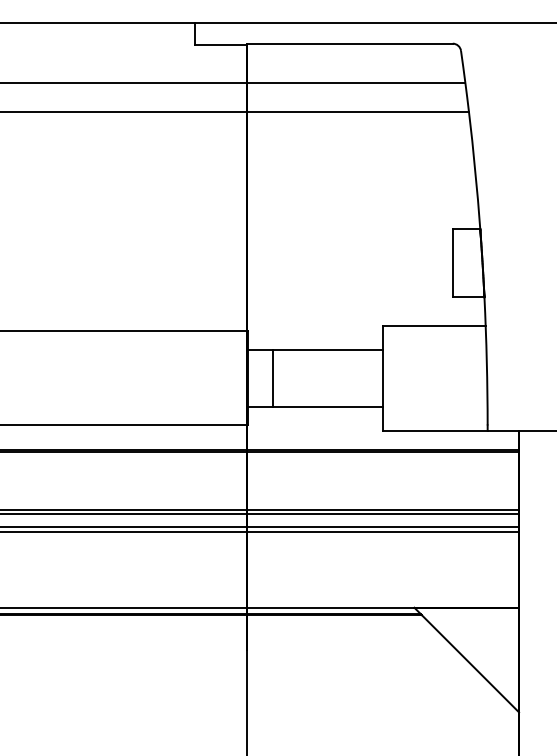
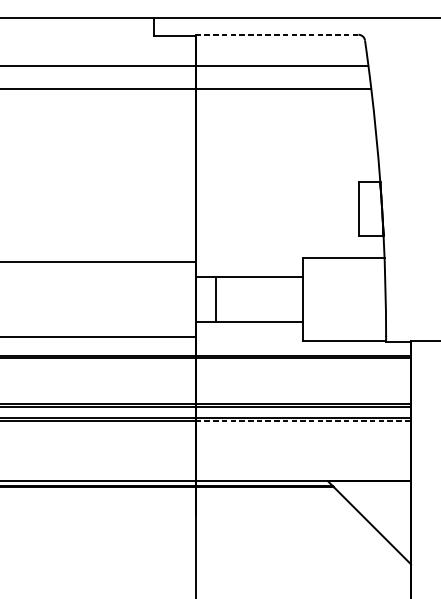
line: (349, 43) -> (276, 34), solid -> dashed
line: (383, 531) -> (303, 421), solid -> dashed

